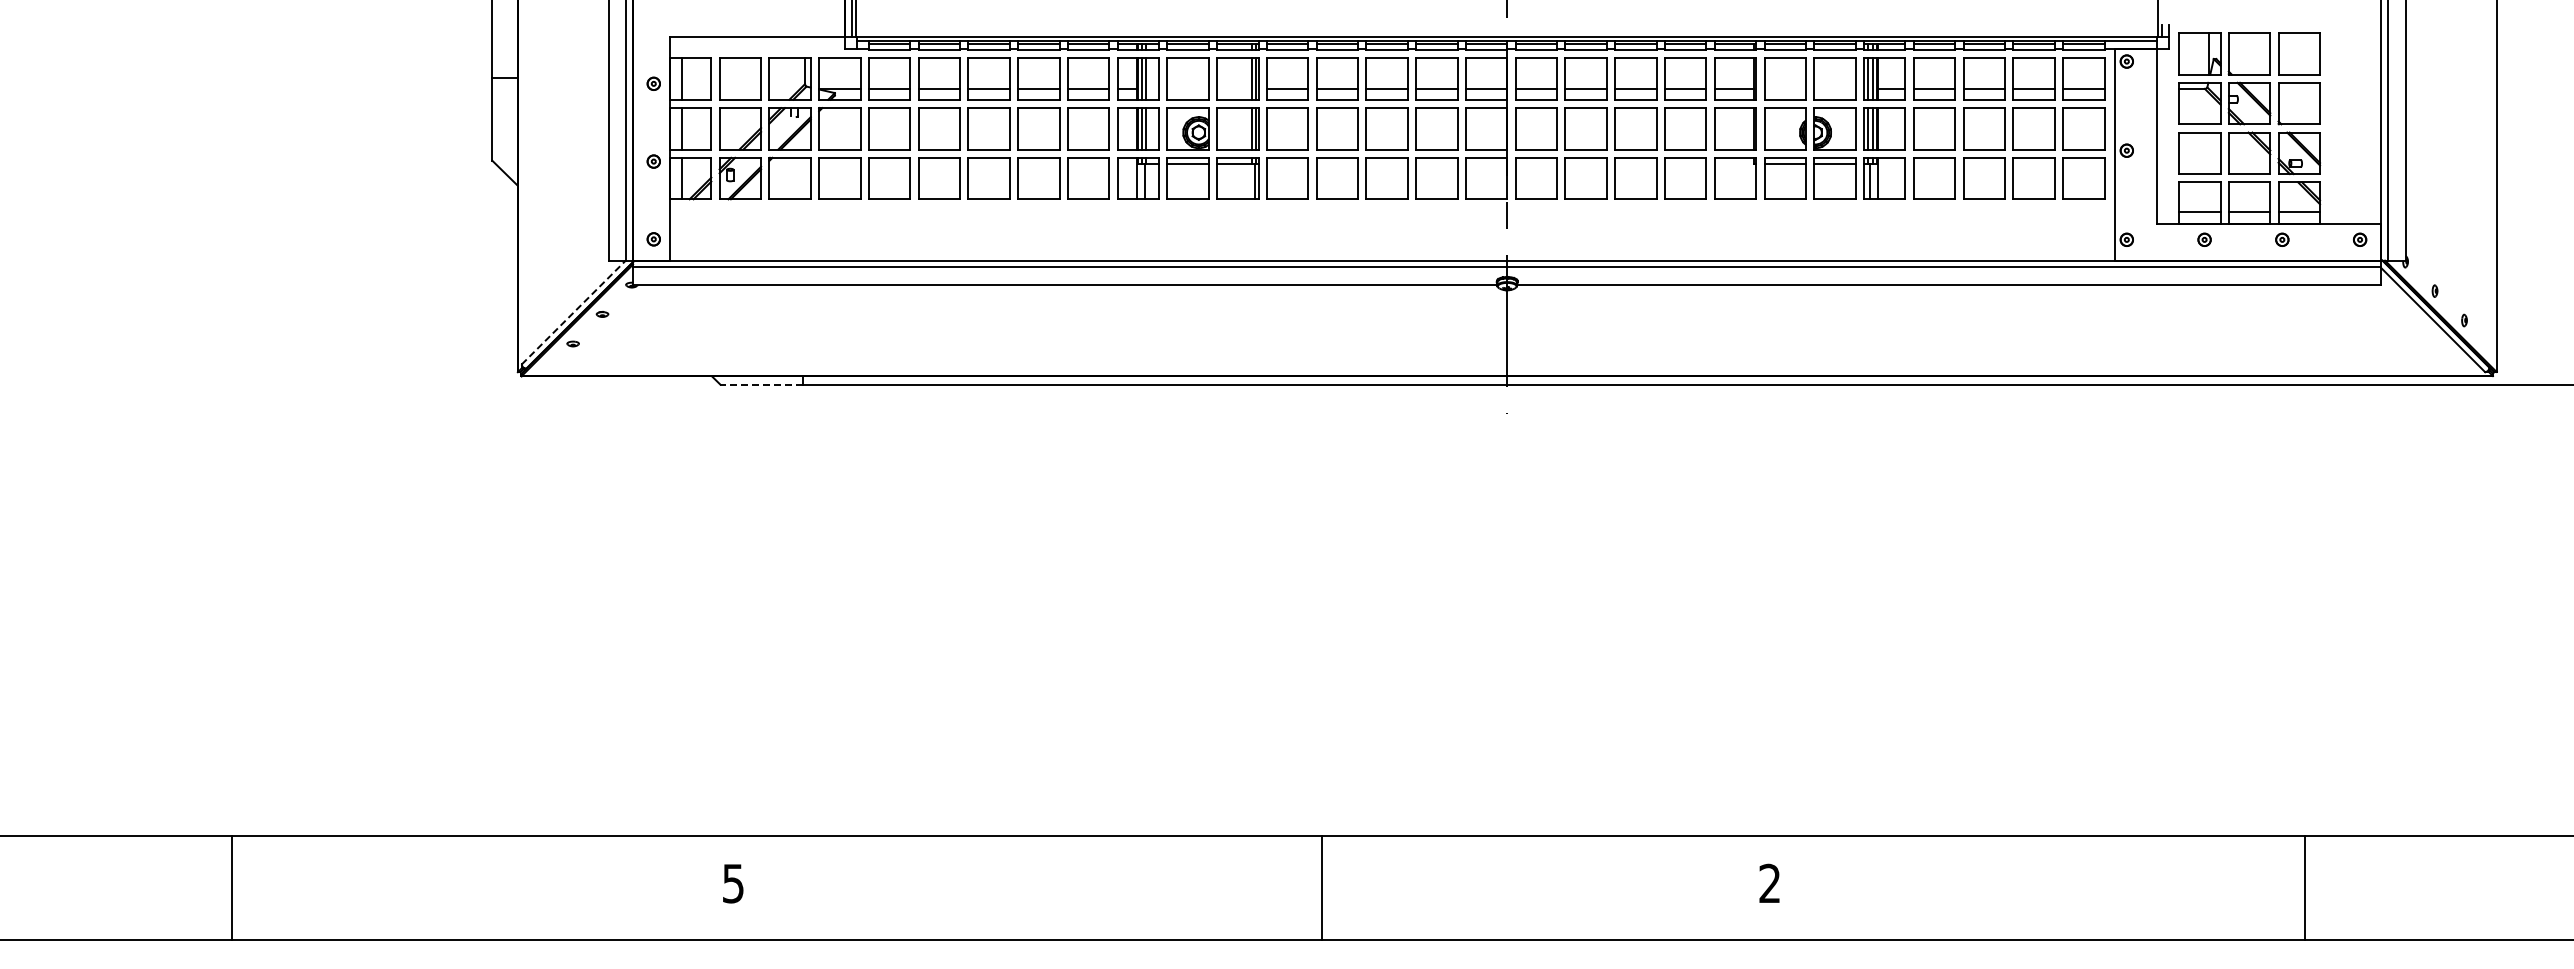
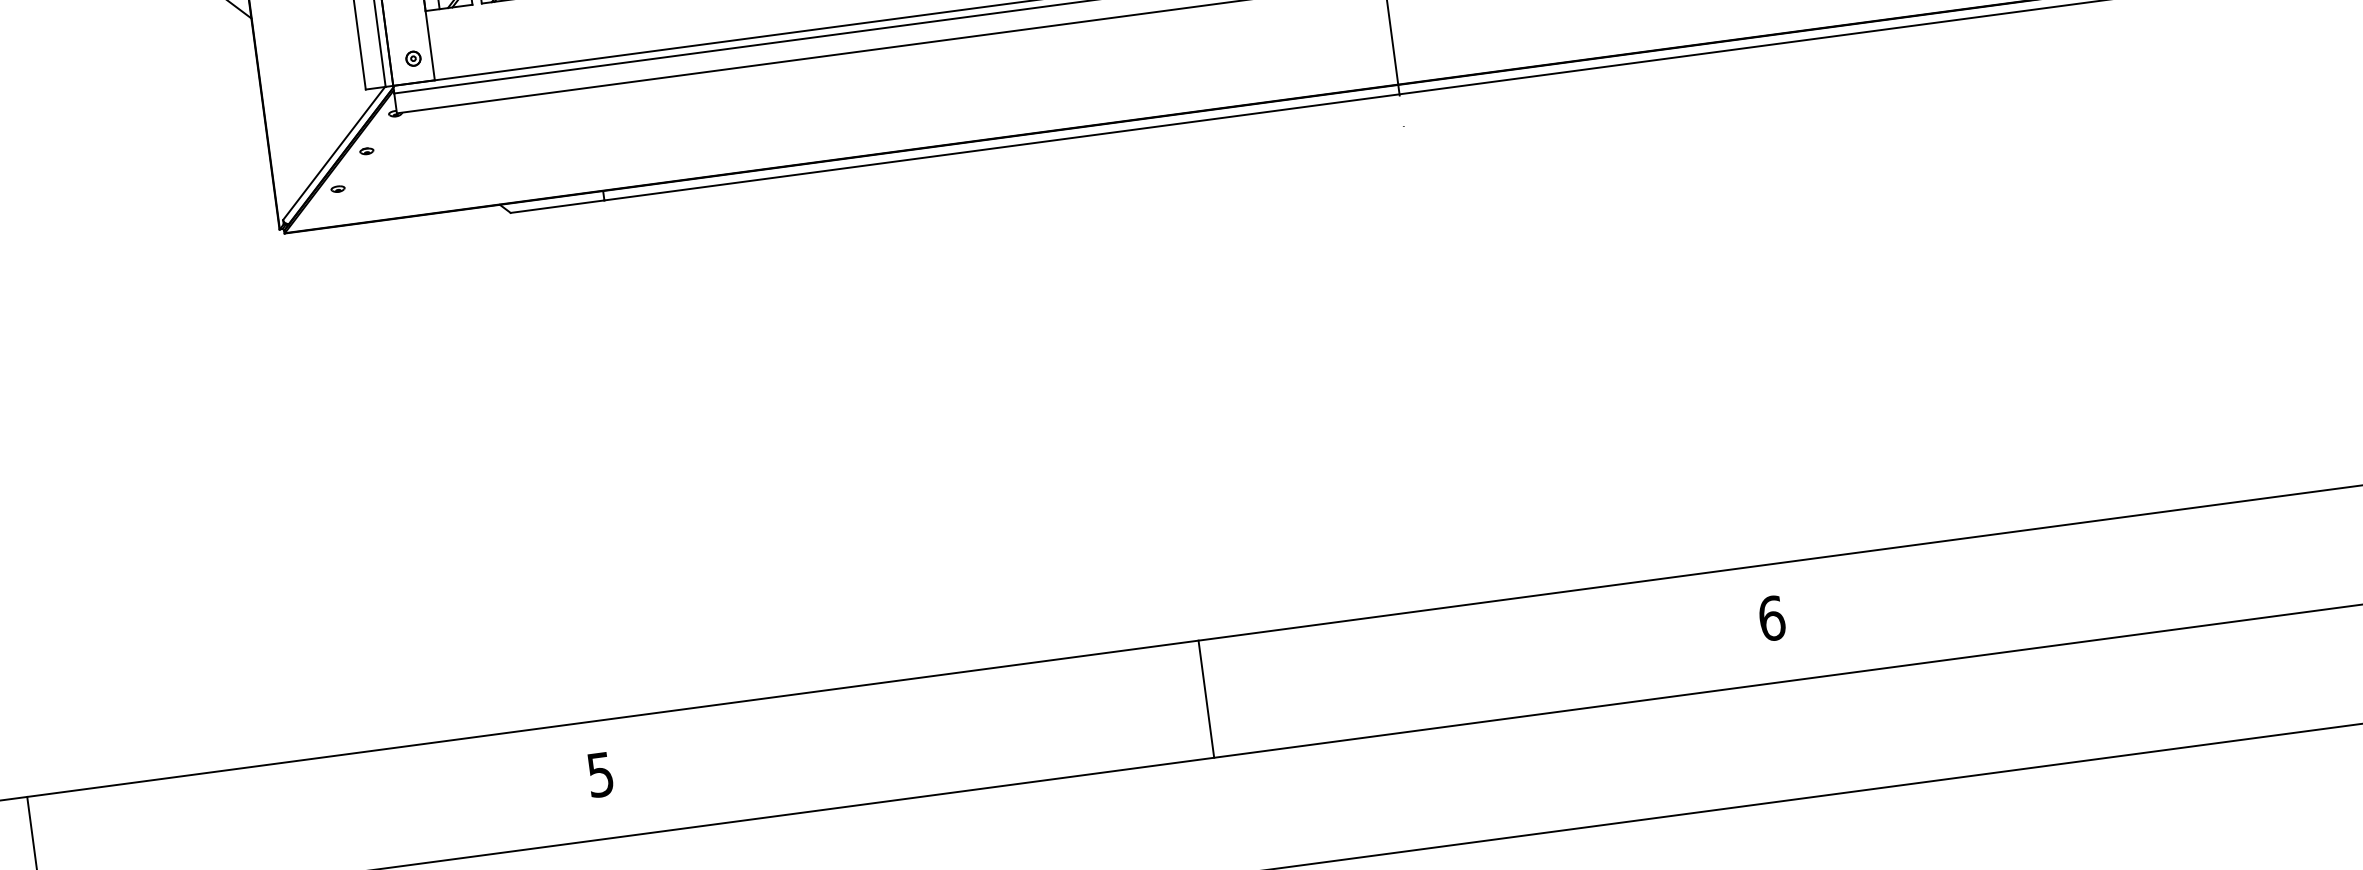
line: (573, 312) -> (333, 153), dashed -> solid
line: (761, 384) -> (557, 206), dashed -> solid
text: (1770, 883) -> (1772, 618), 2 -> 6
line: (1321, 888) -> (1205, 699), moved

